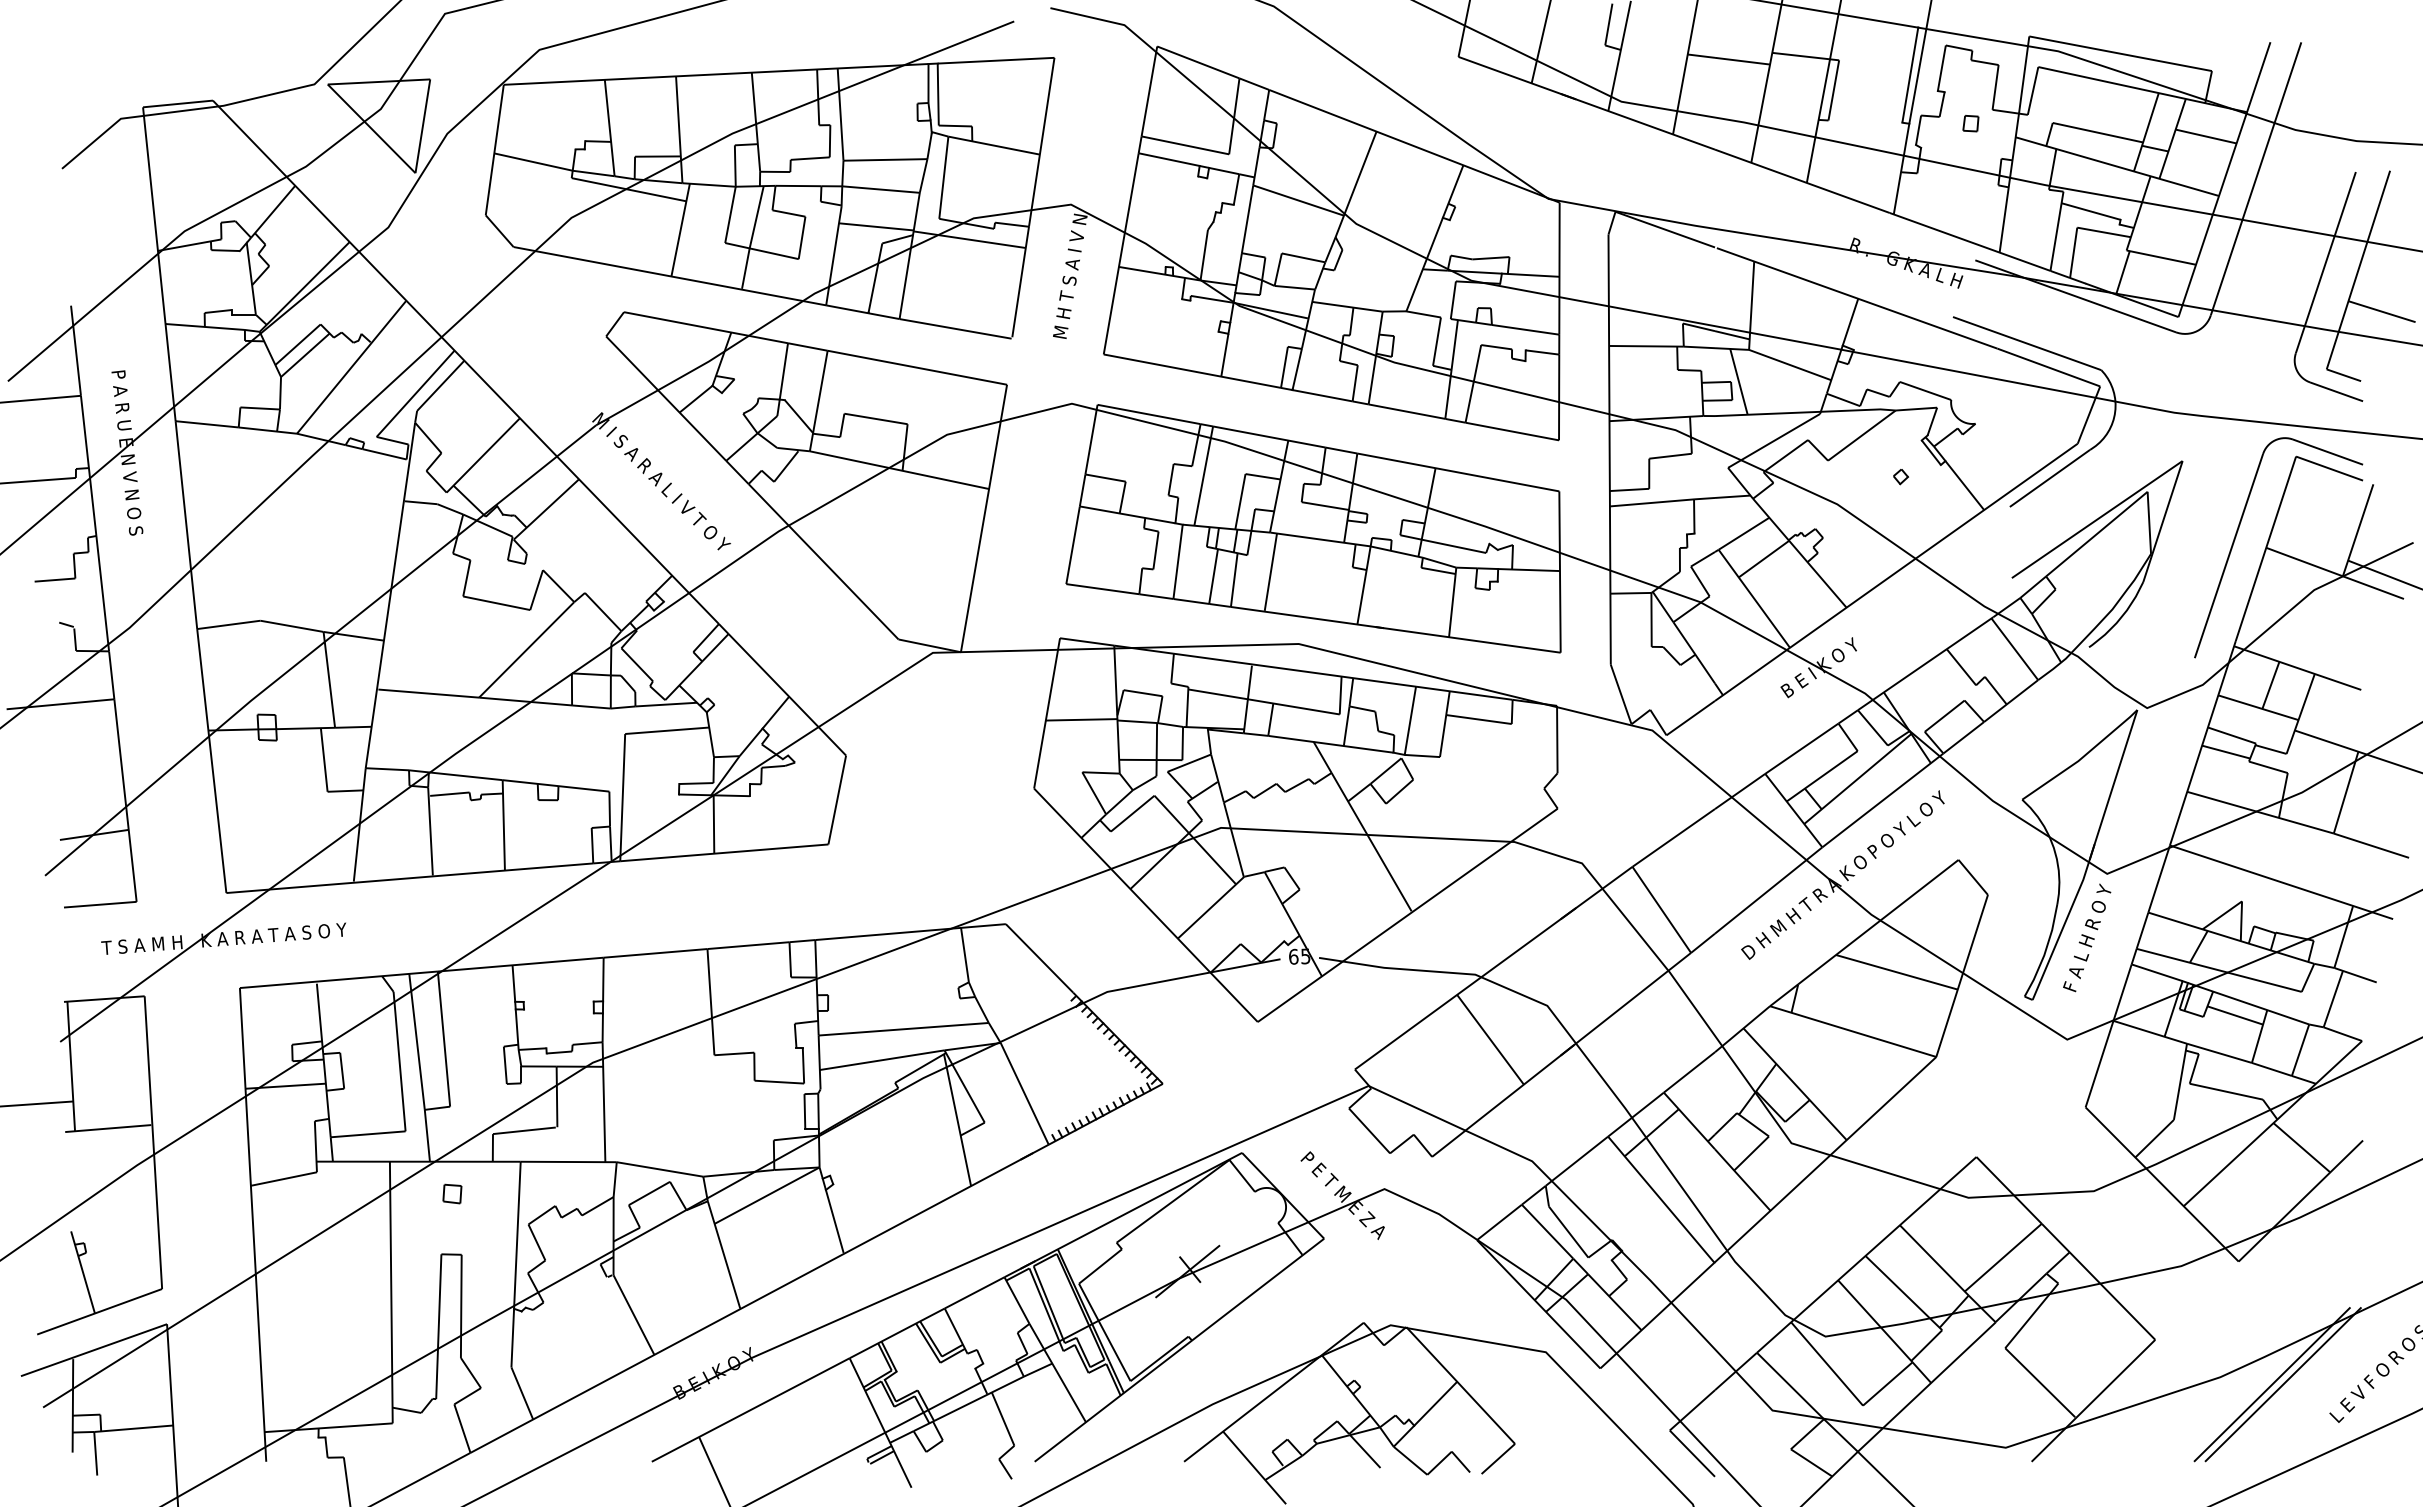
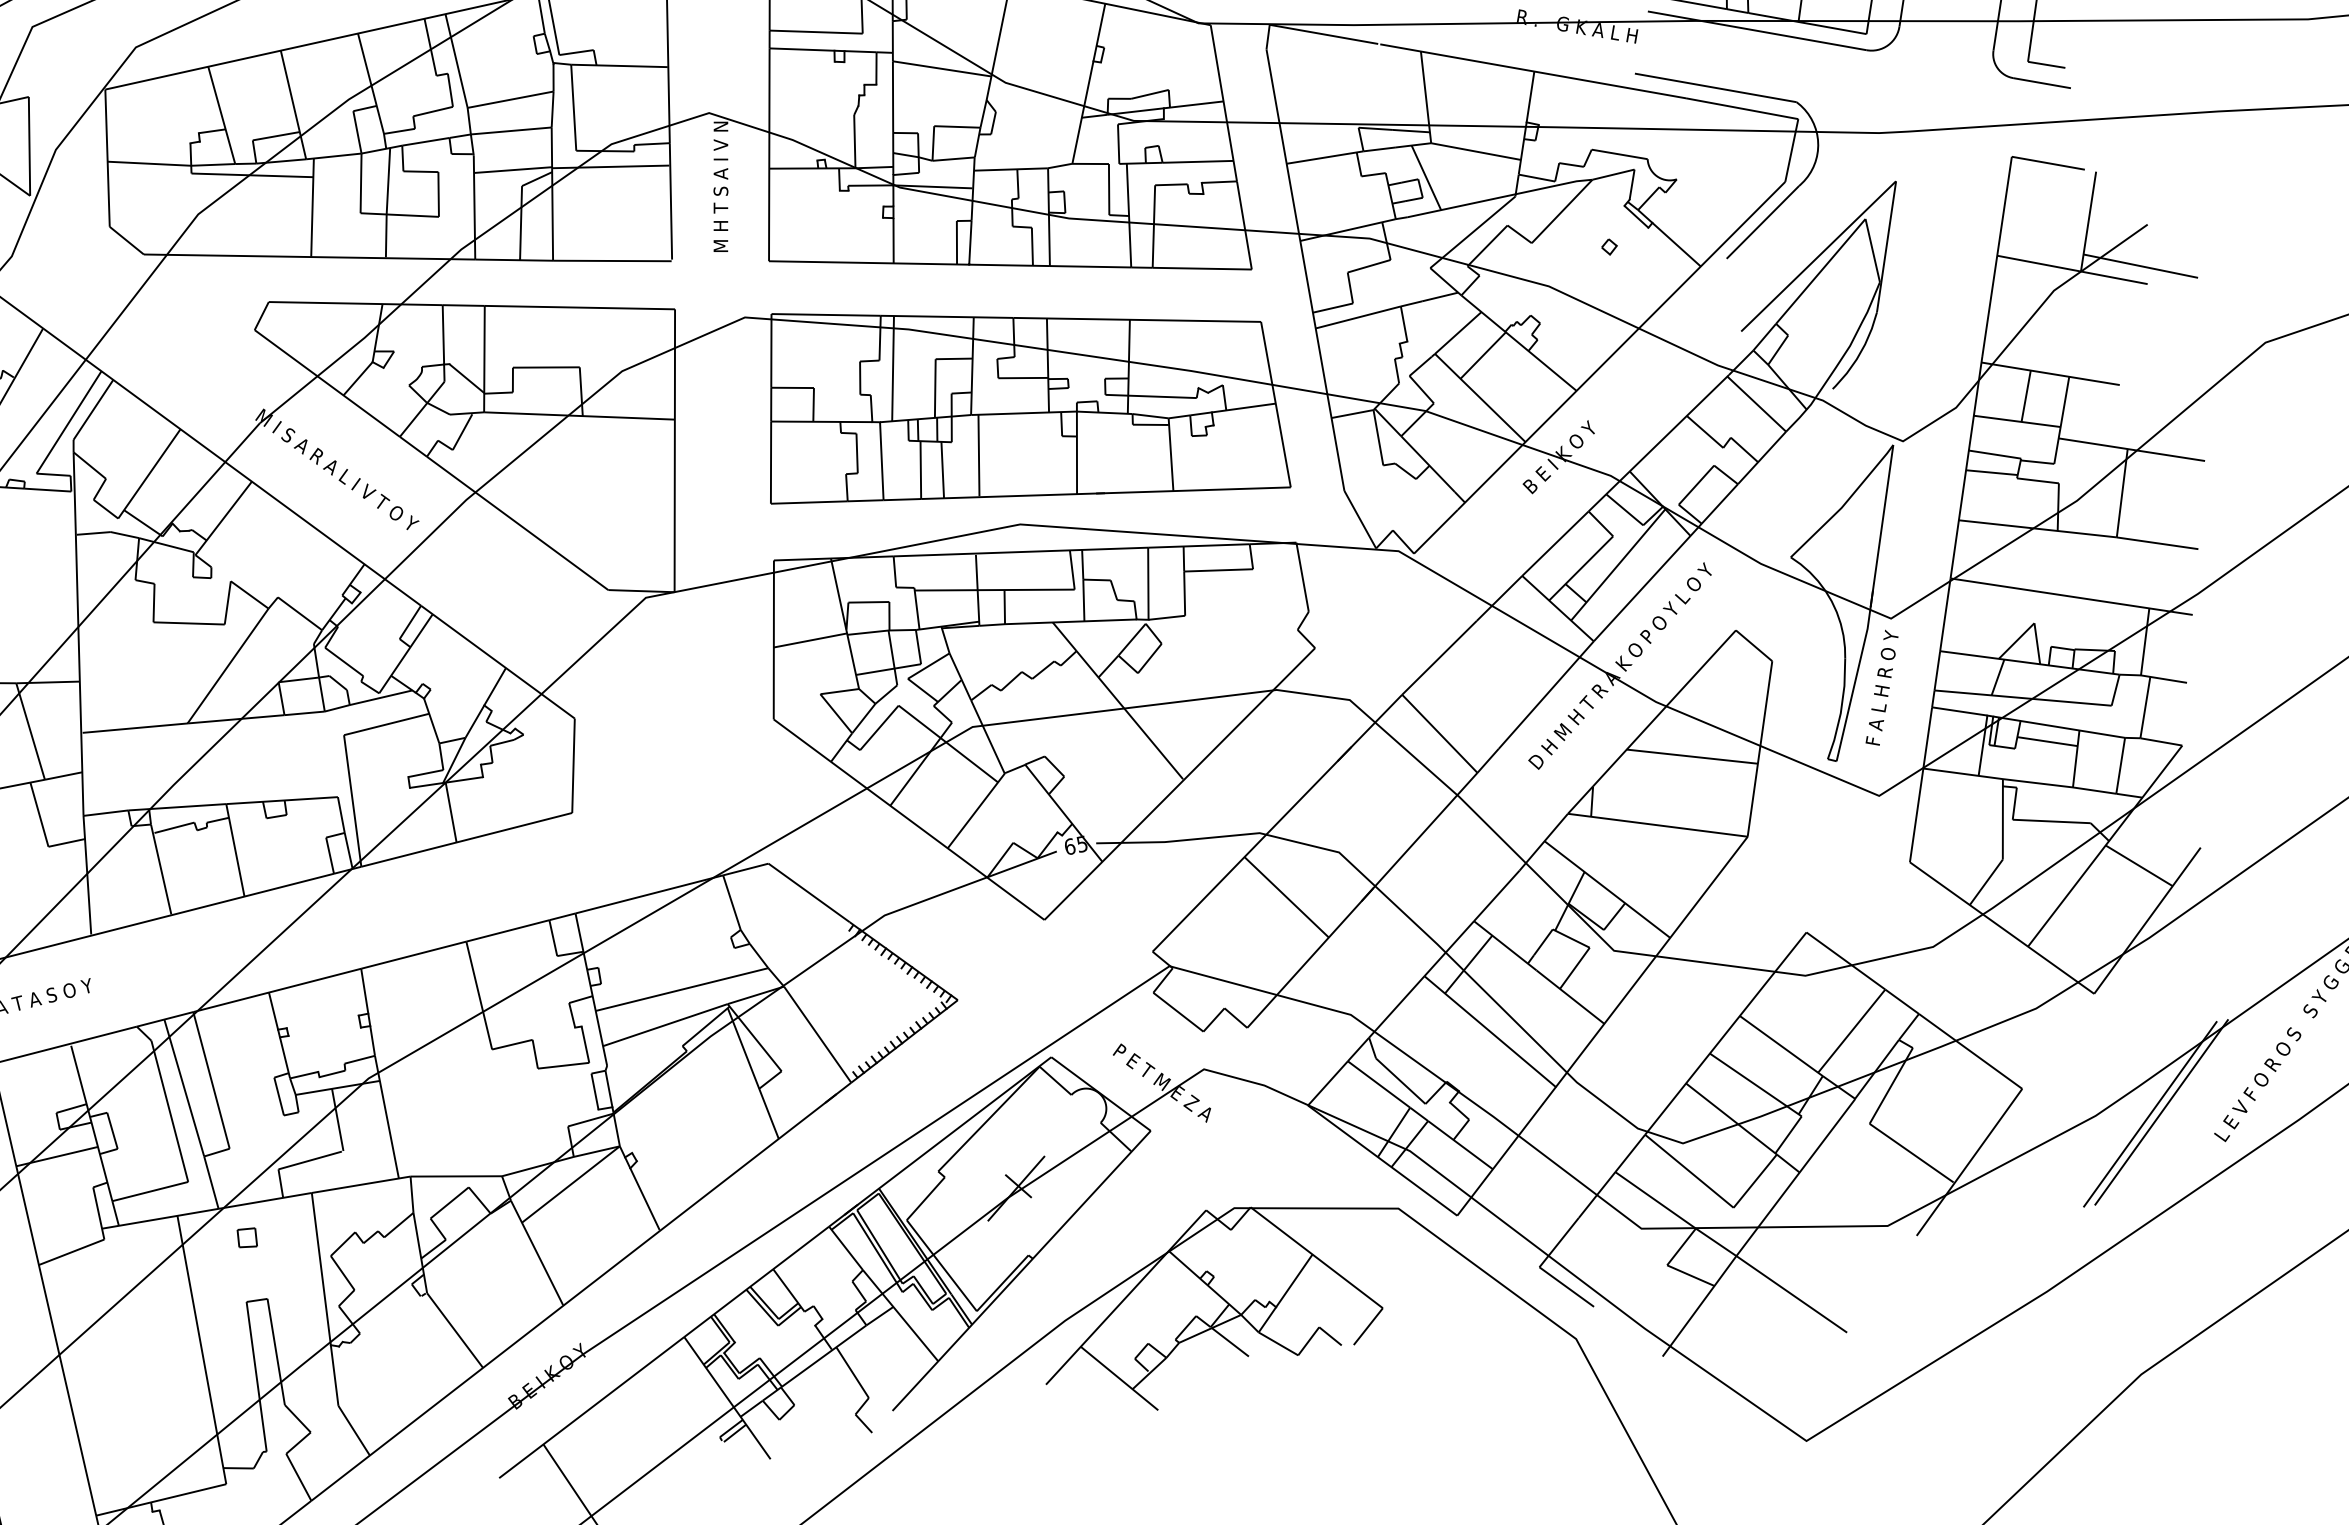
part: (2237, 534) -> (1965, 247), removed

